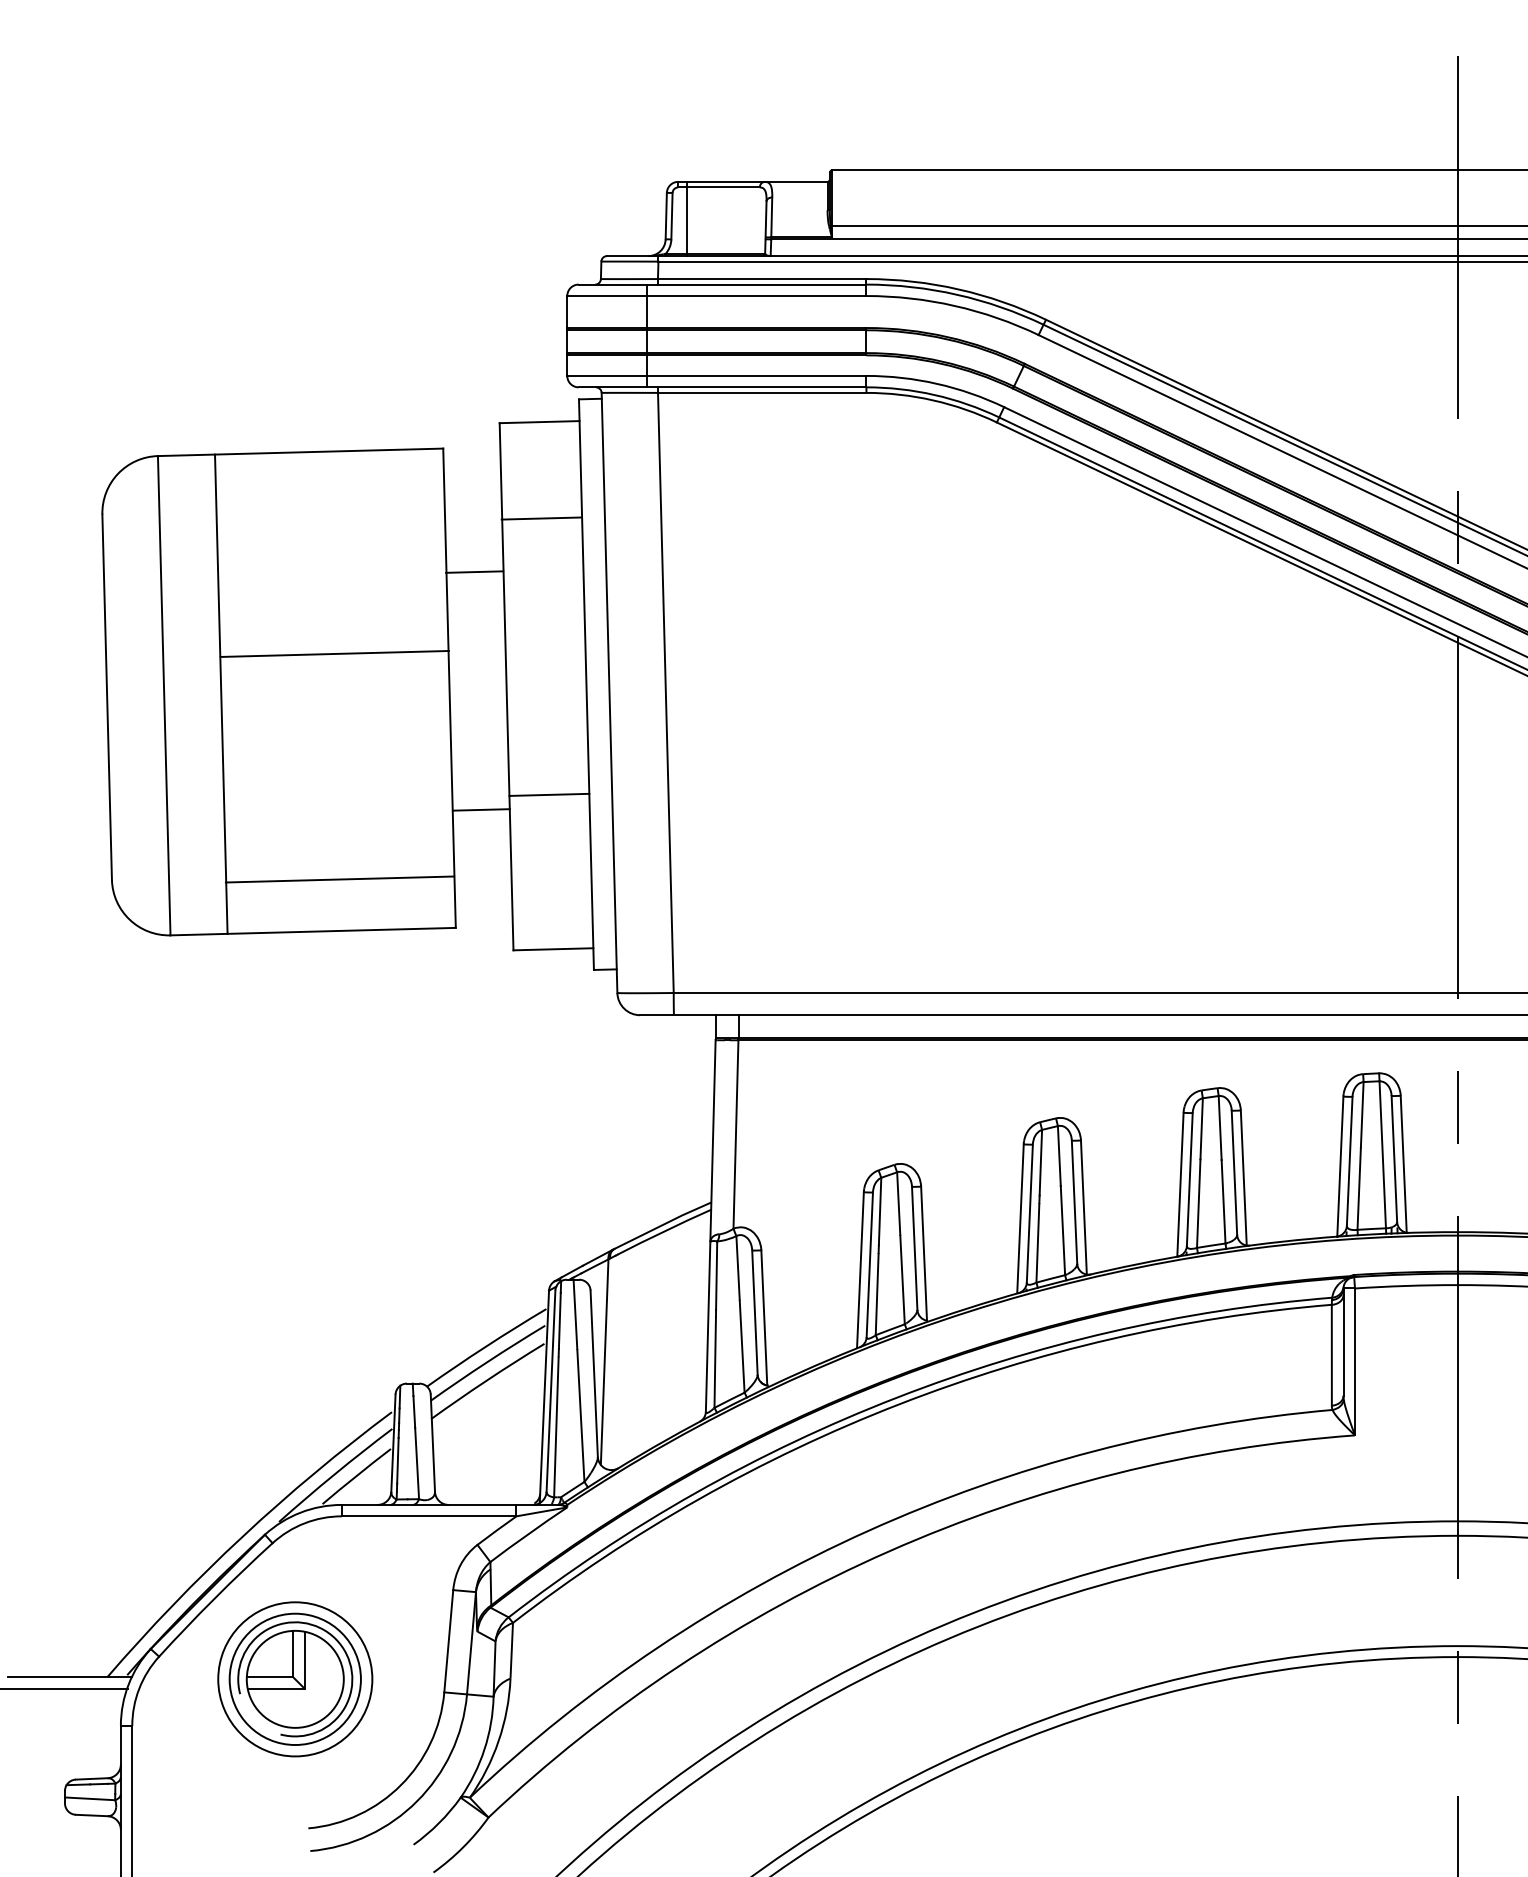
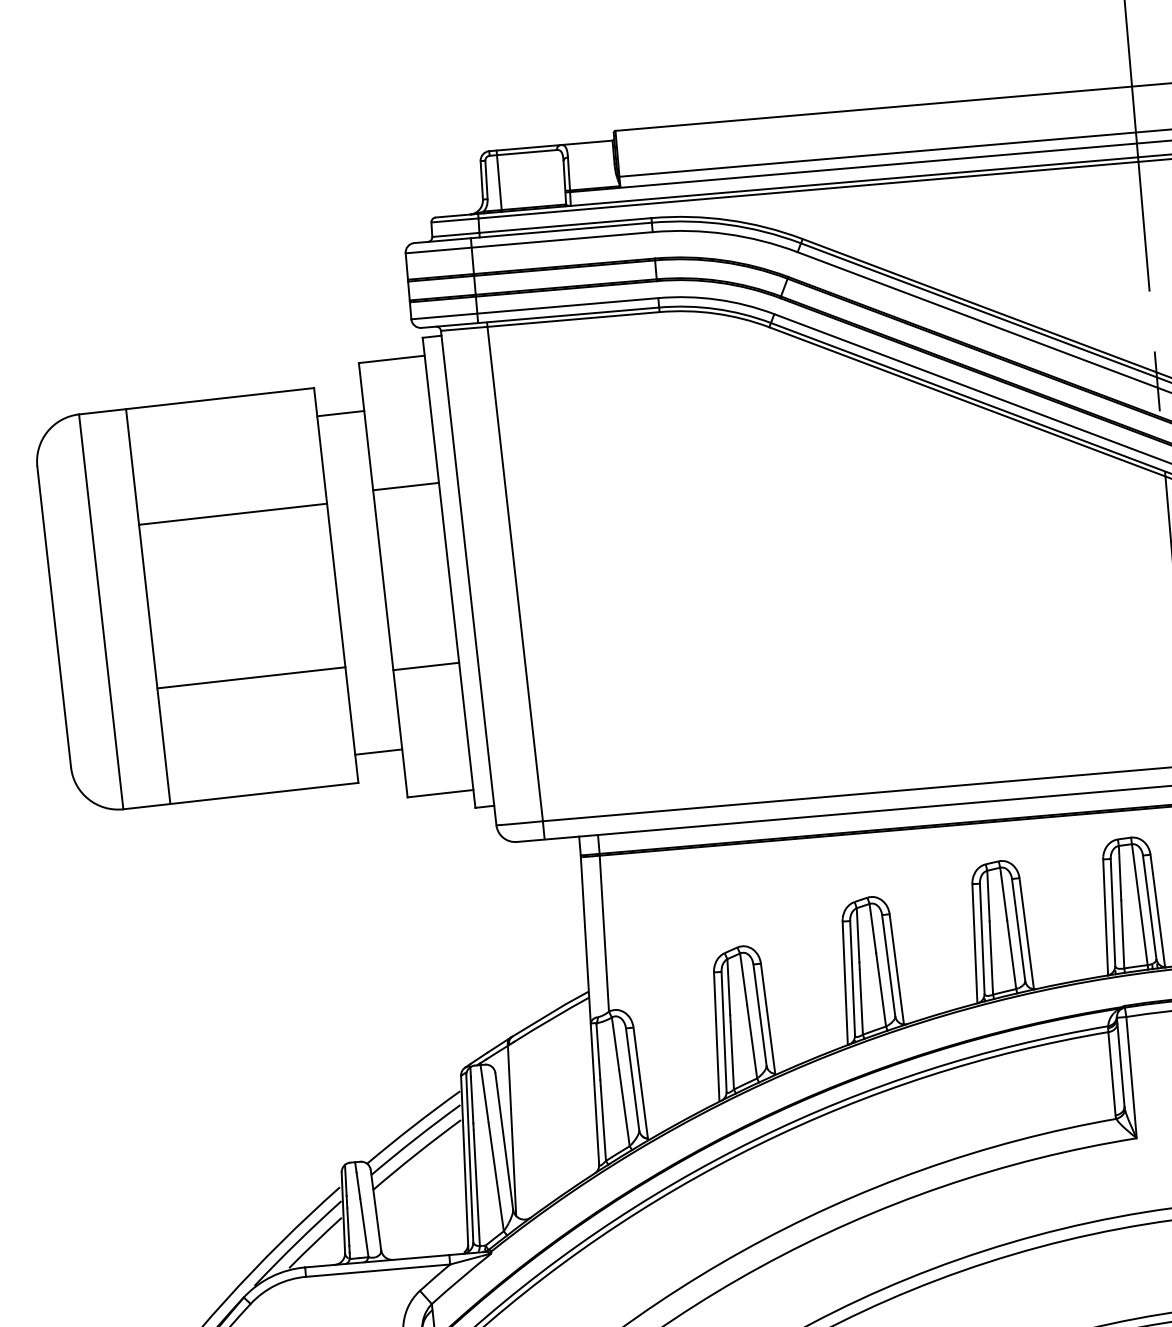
line: (541, 518) -> (405, 486), moved
line: (474, 571) -> (340, 413), moved
line: (334, 653) -> (232, 513), moved
line: (480, 809) -> (377, 751), moved
line: (339, 879) -> (250, 677), moved

